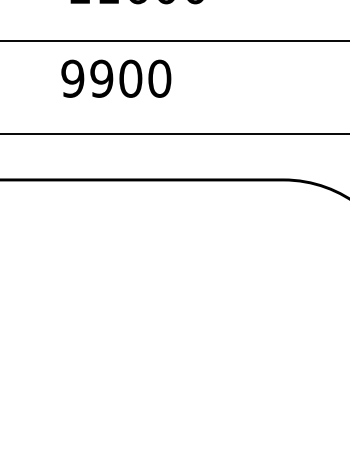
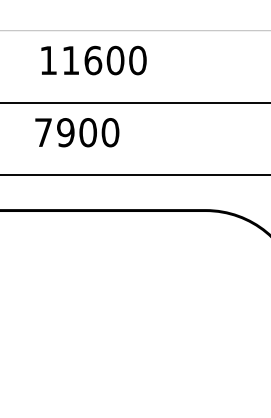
text: (72, 78) -> (43, 132), 9900 -> 7900

